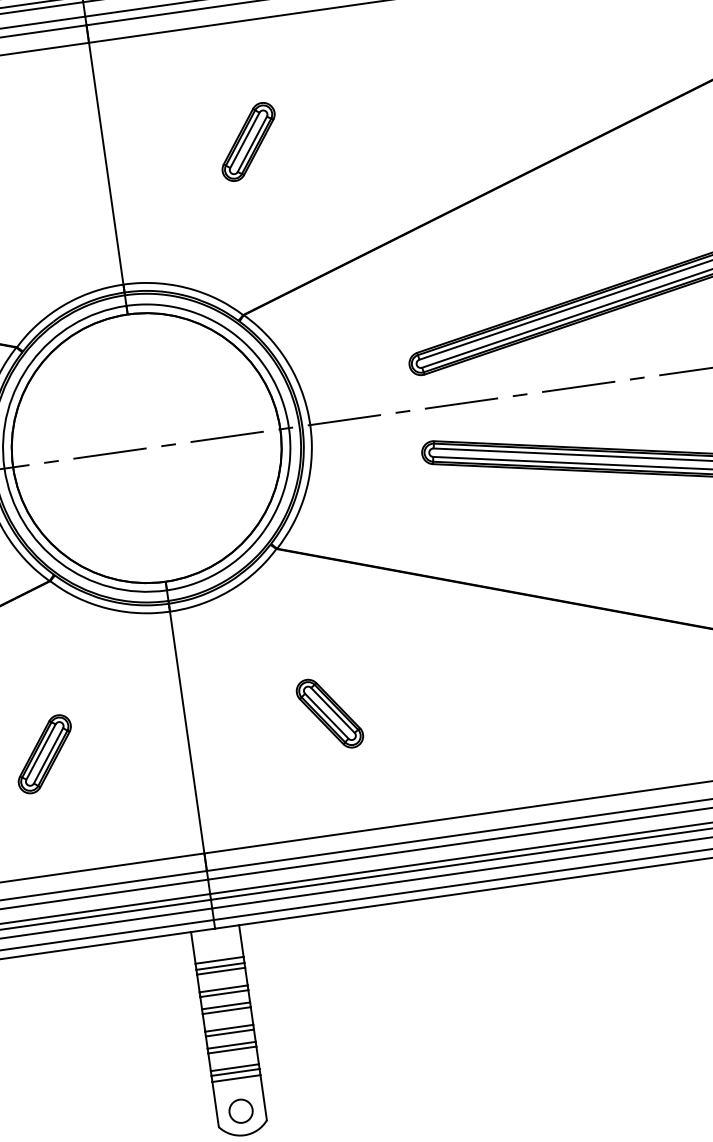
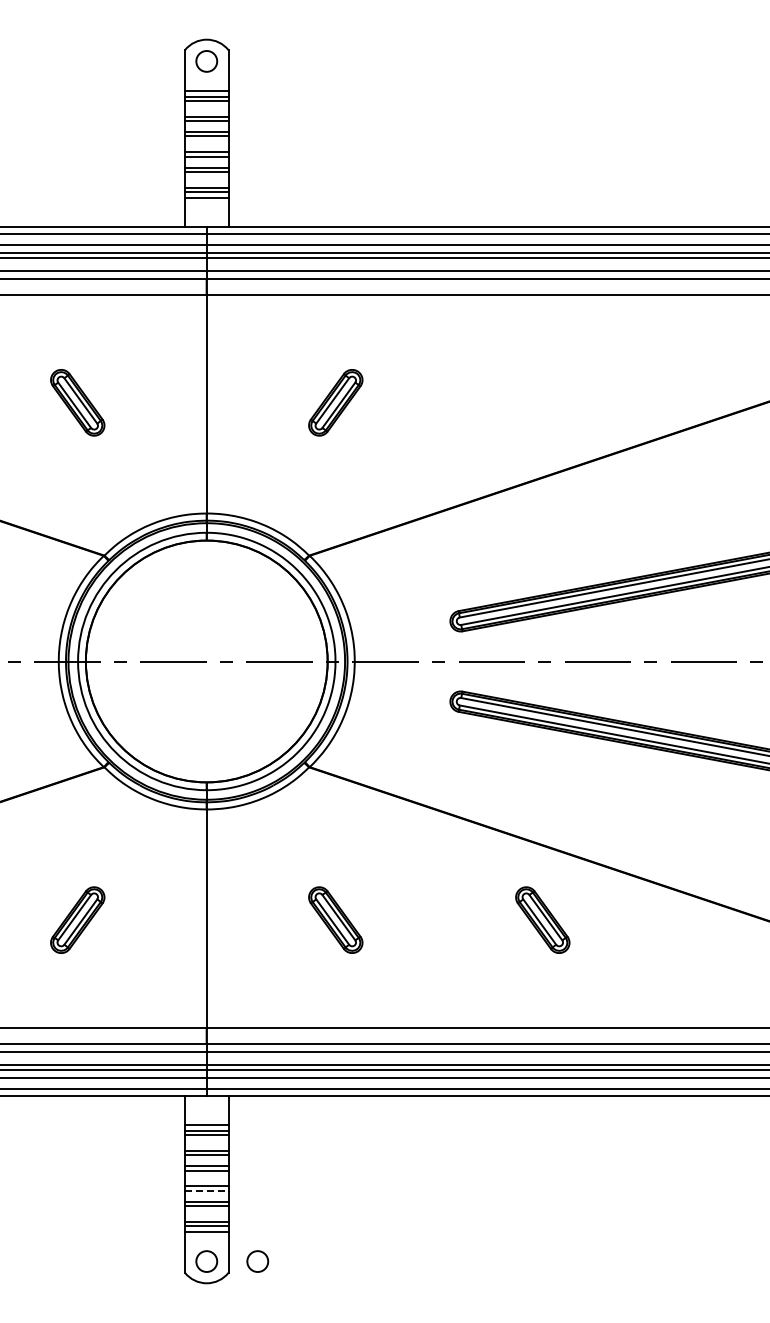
part: (558, 680) -> (542, 919), added
line: (229, 1032) -> (206, 1190), solid -> dashed
circle: (297, 1103) -> (257, 1261), added

